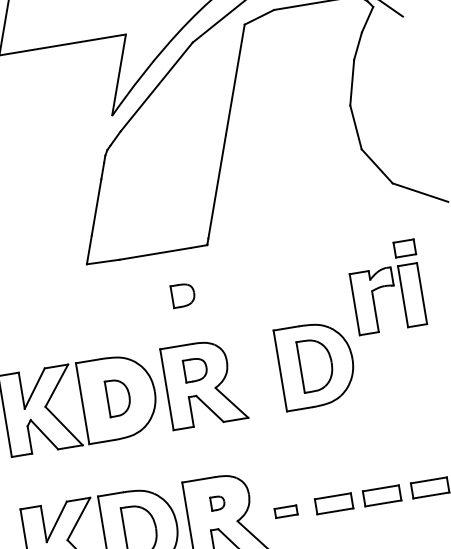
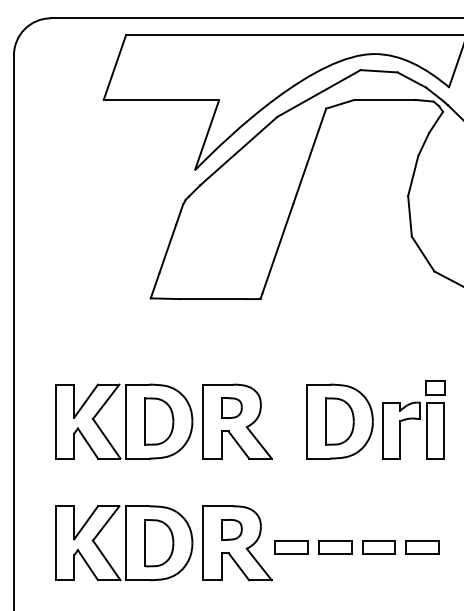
part: (386, 286) -> (413, 419), moved
part: (182, 294) -> (231, 339), removed
part: (118, 397) -> (159, 421), size x1.43
part: (217, 502) -> (231, 529), size x1.67
part: (286, 511) -> (291, 547), size x1.67

